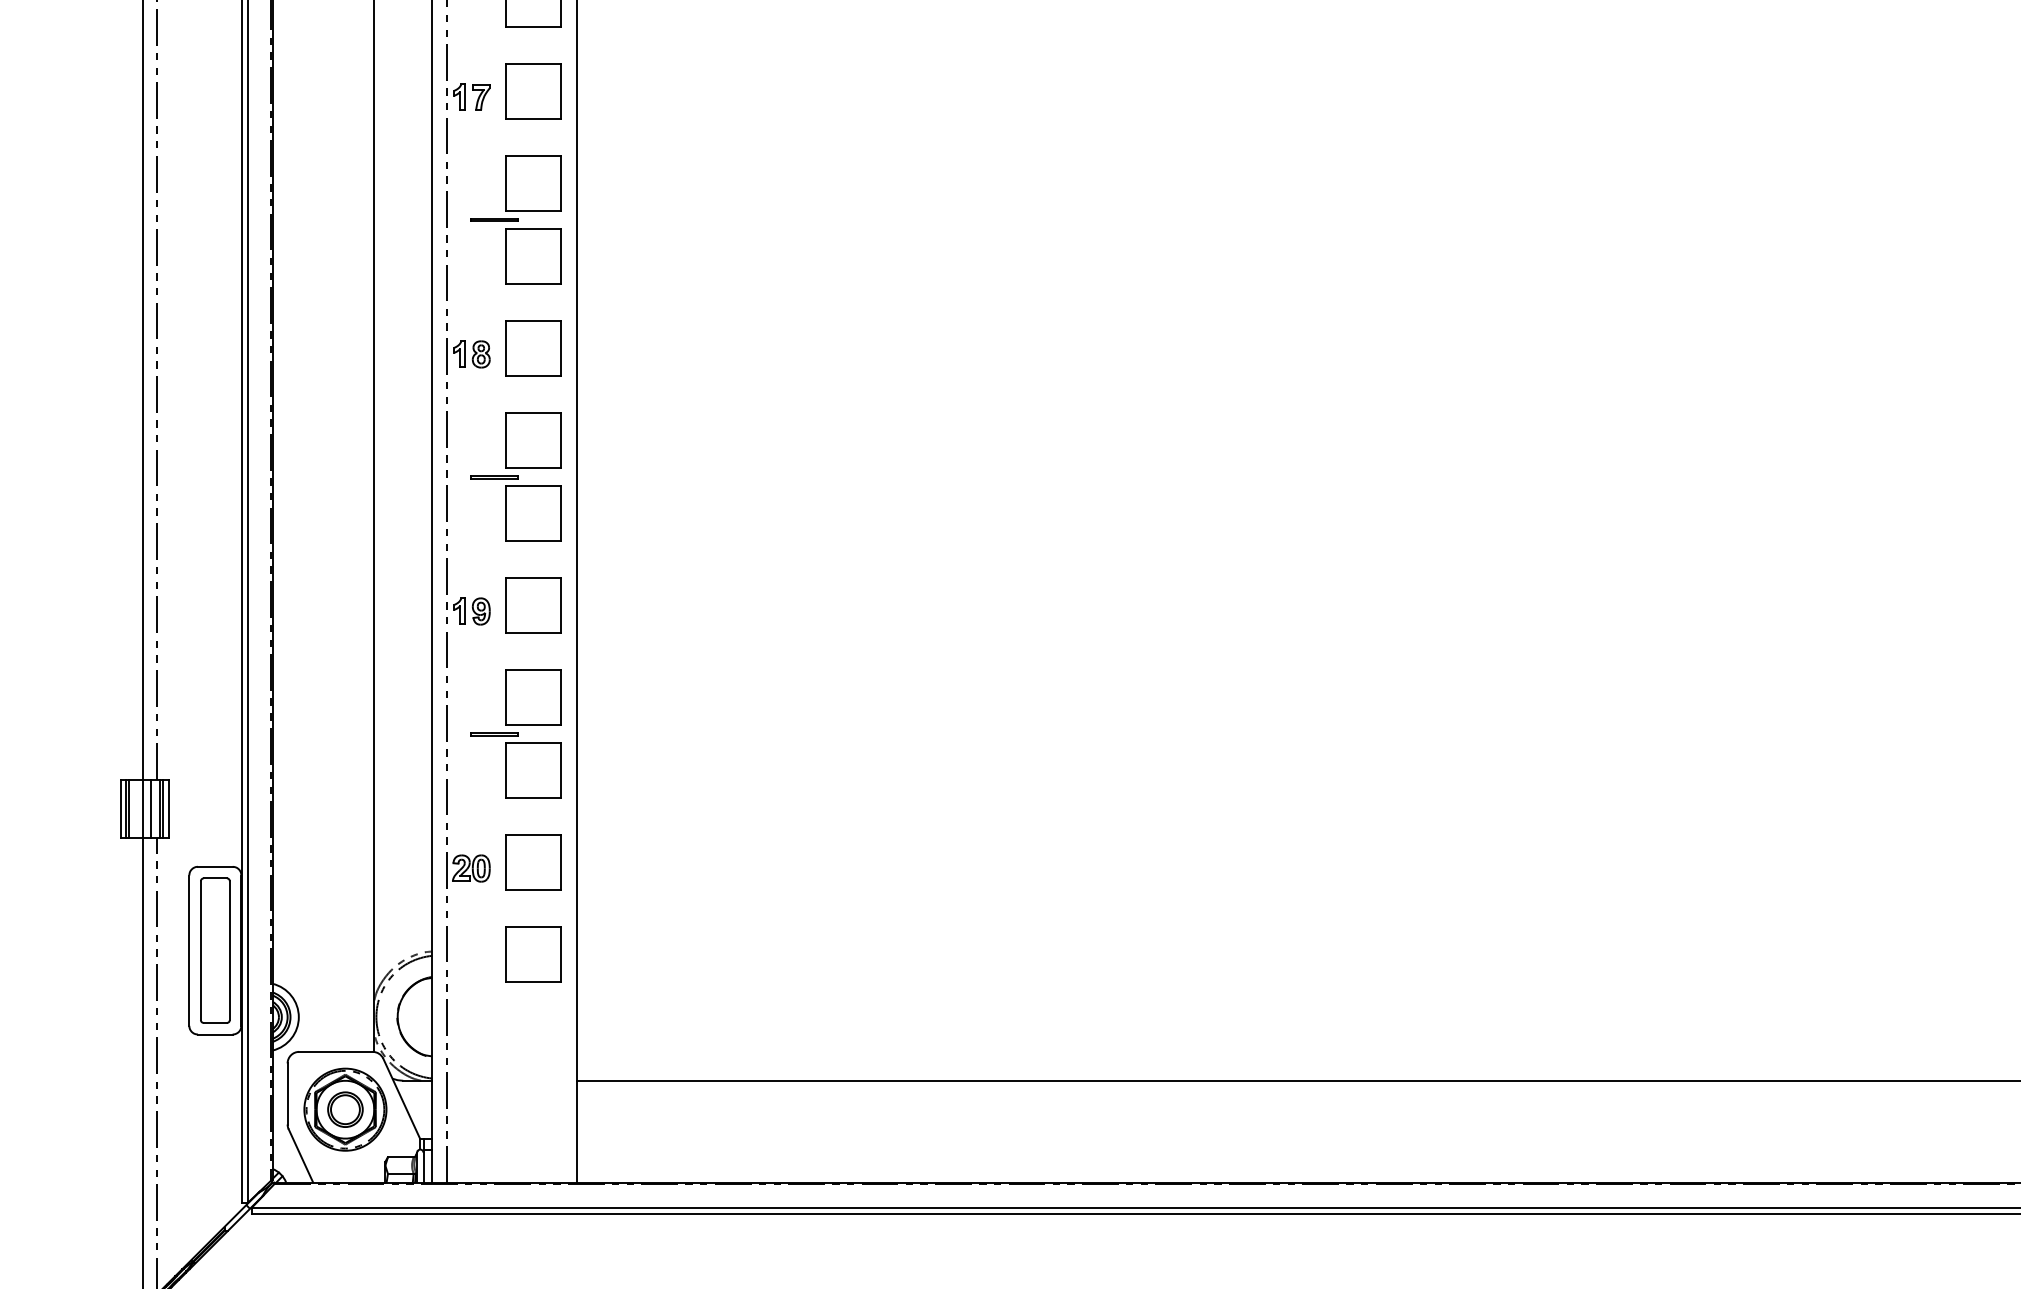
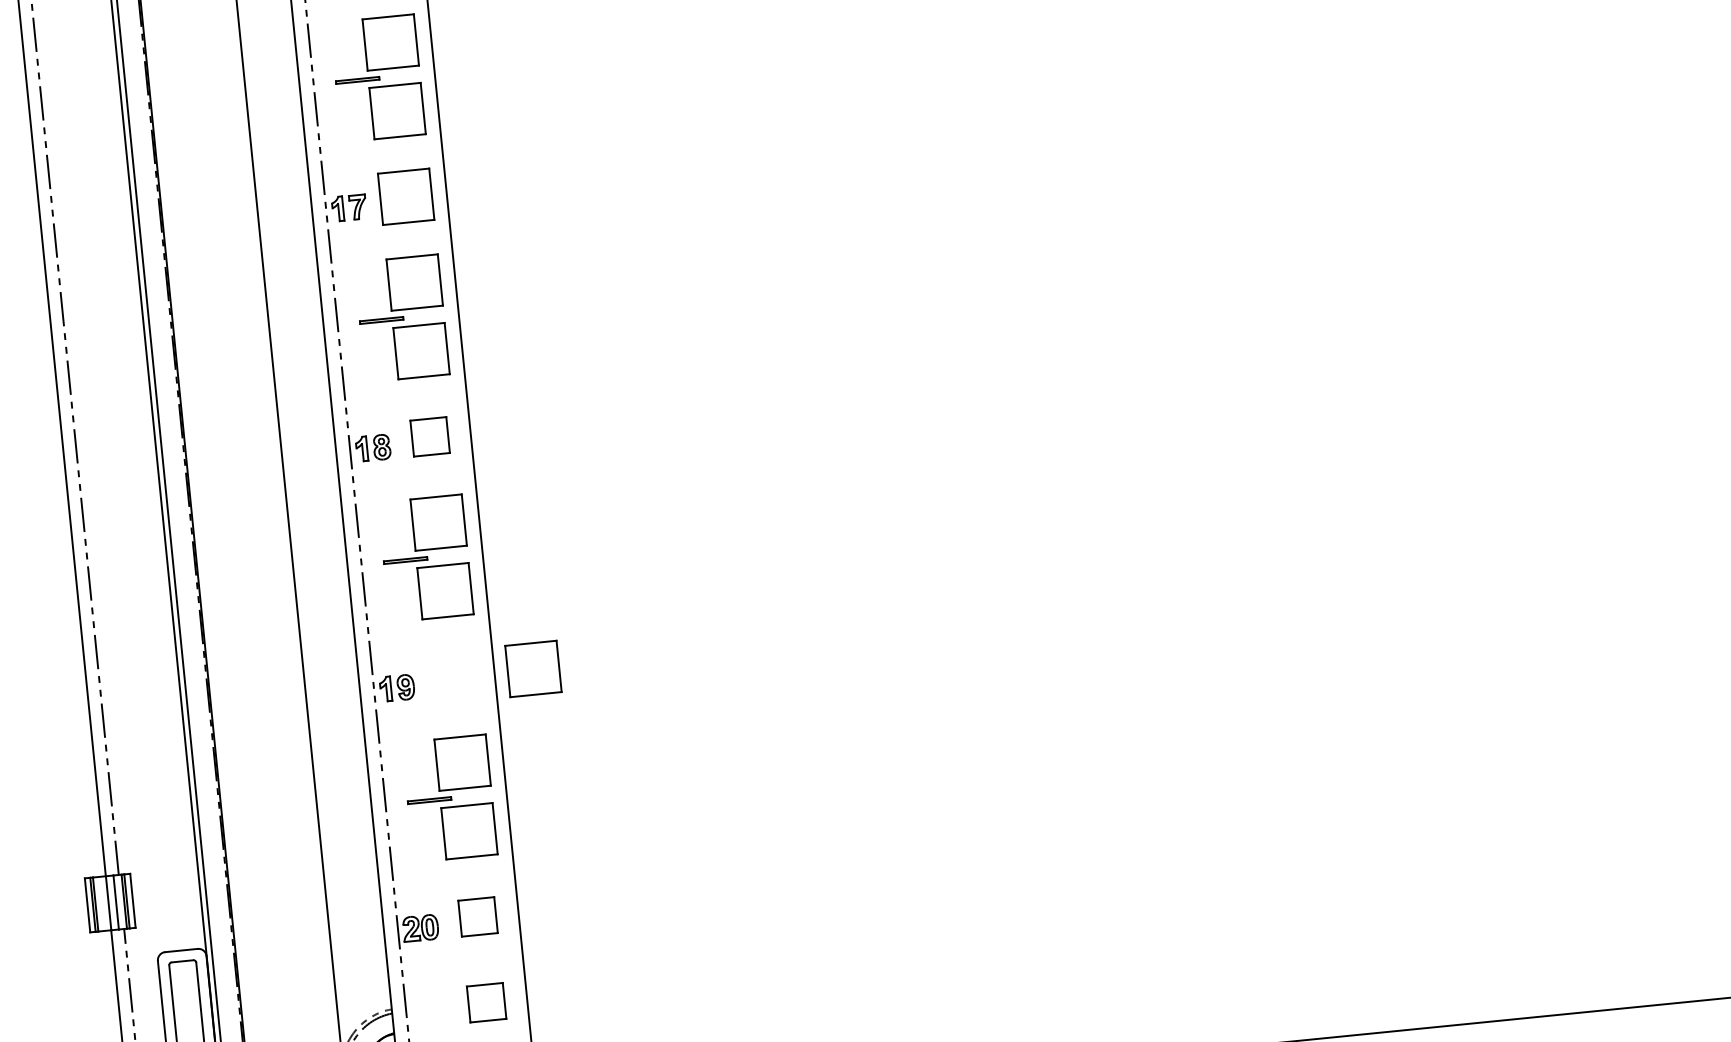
part: (533, 348) -> (430, 436), size x0.7
part: (533, 605) -> (533, 668), moved
part: (533, 862) -> (478, 916), size x0.7
part: (533, 954) -> (486, 1002), size x0.7

